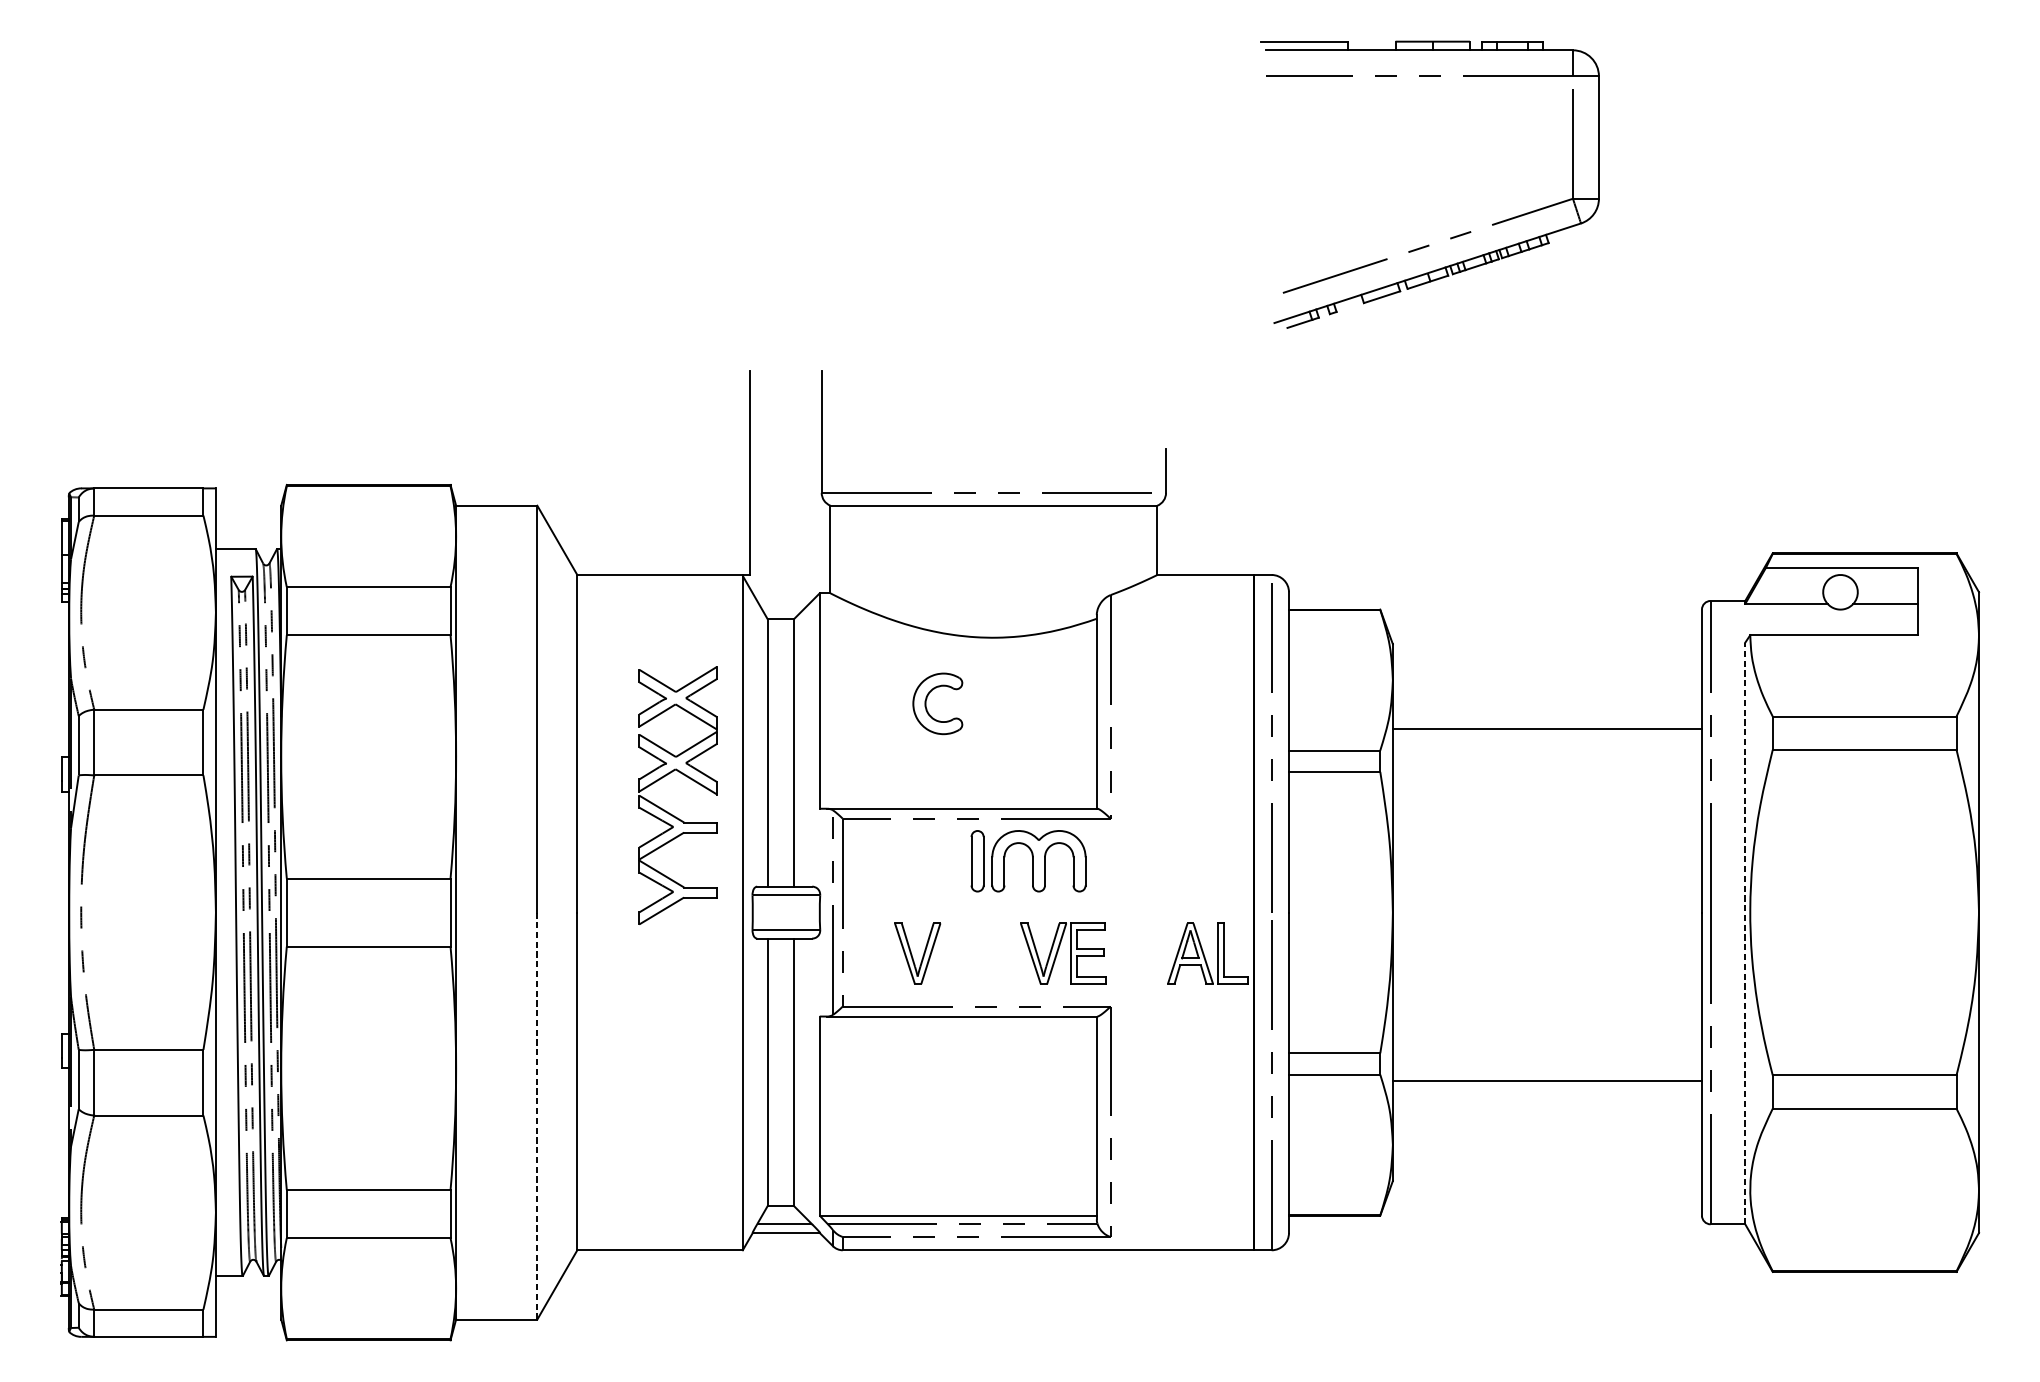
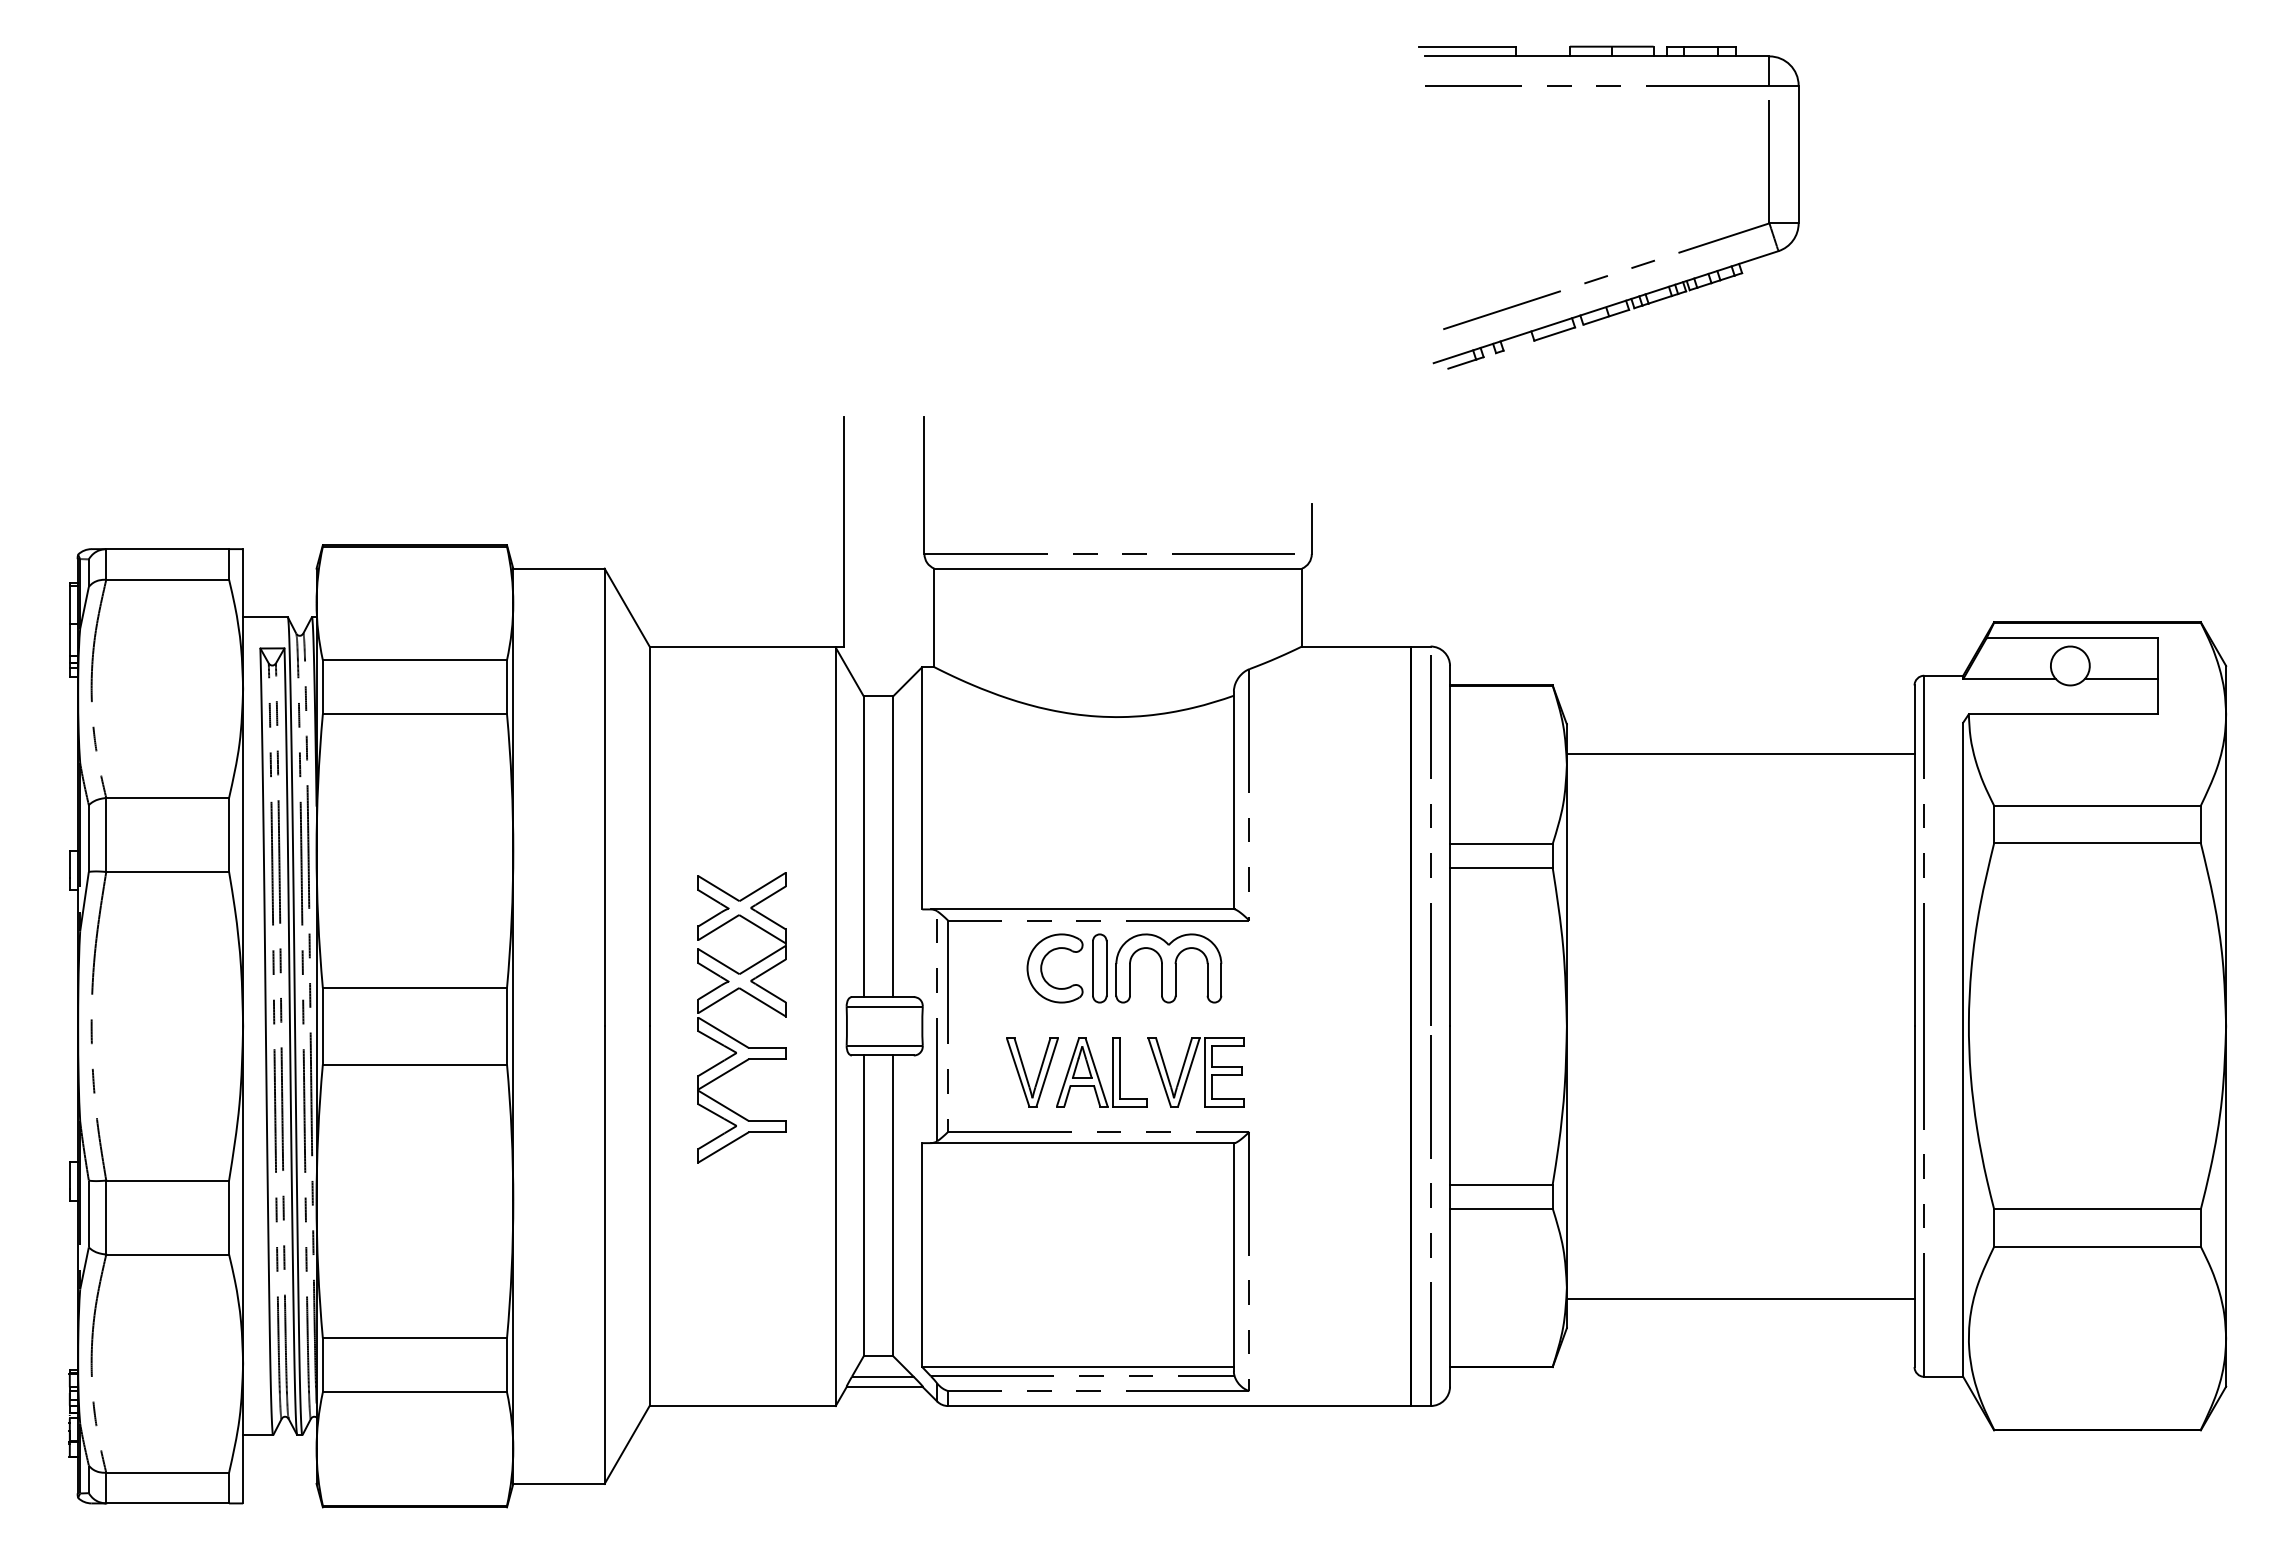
part: (926, 703) -> (1042, 968), moved
line: (1547, 728) -> (1740, 753), moved
part: (667, 811) -> (730, 1035), moved
line: (1745, 933) -> (1963, 1049), dashed -> solid
part: (1207, 953) -> (1101, 1072), moved
line: (1547, 1080) -> (1740, 1298), moved
line: (537, 1116) -> (604, 1255), dashed -> solid

